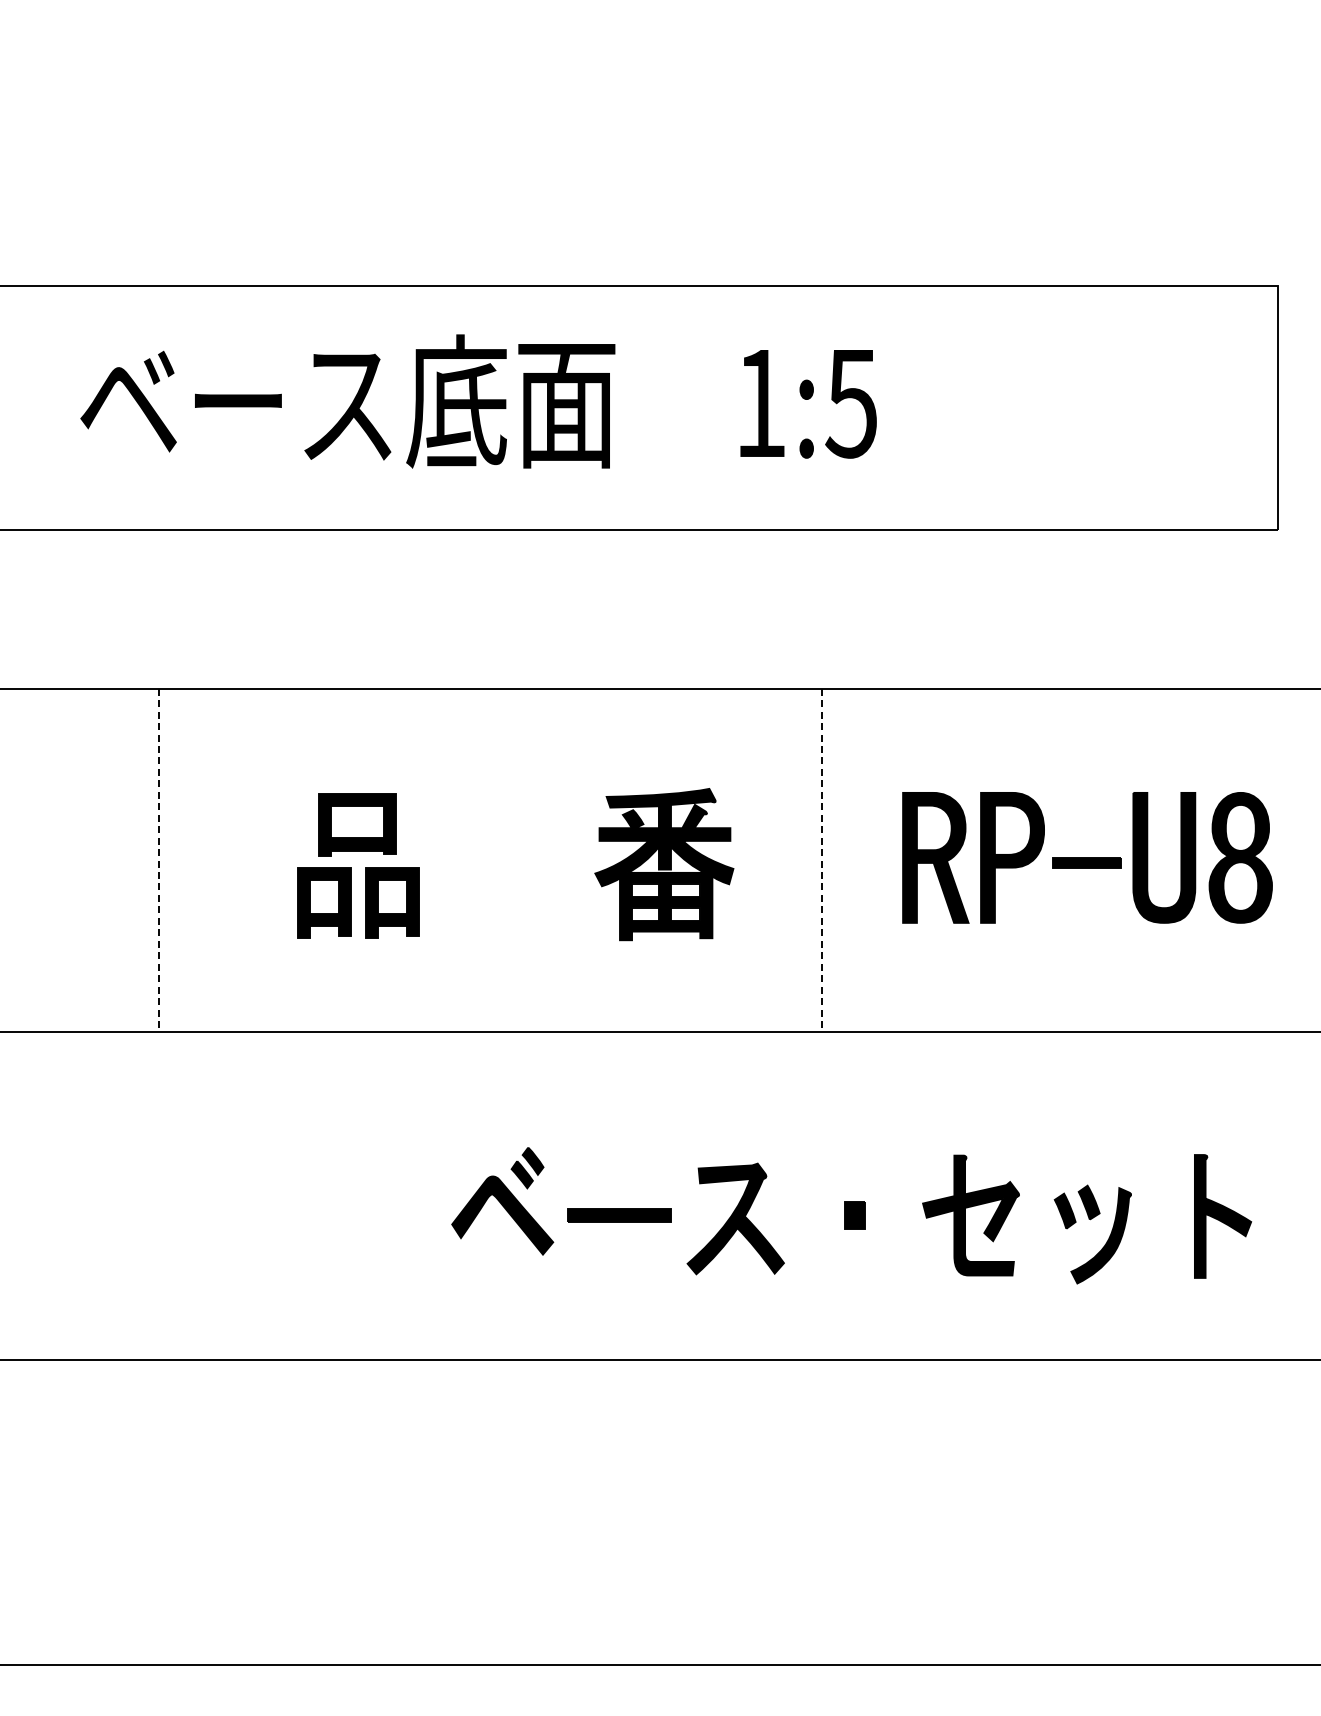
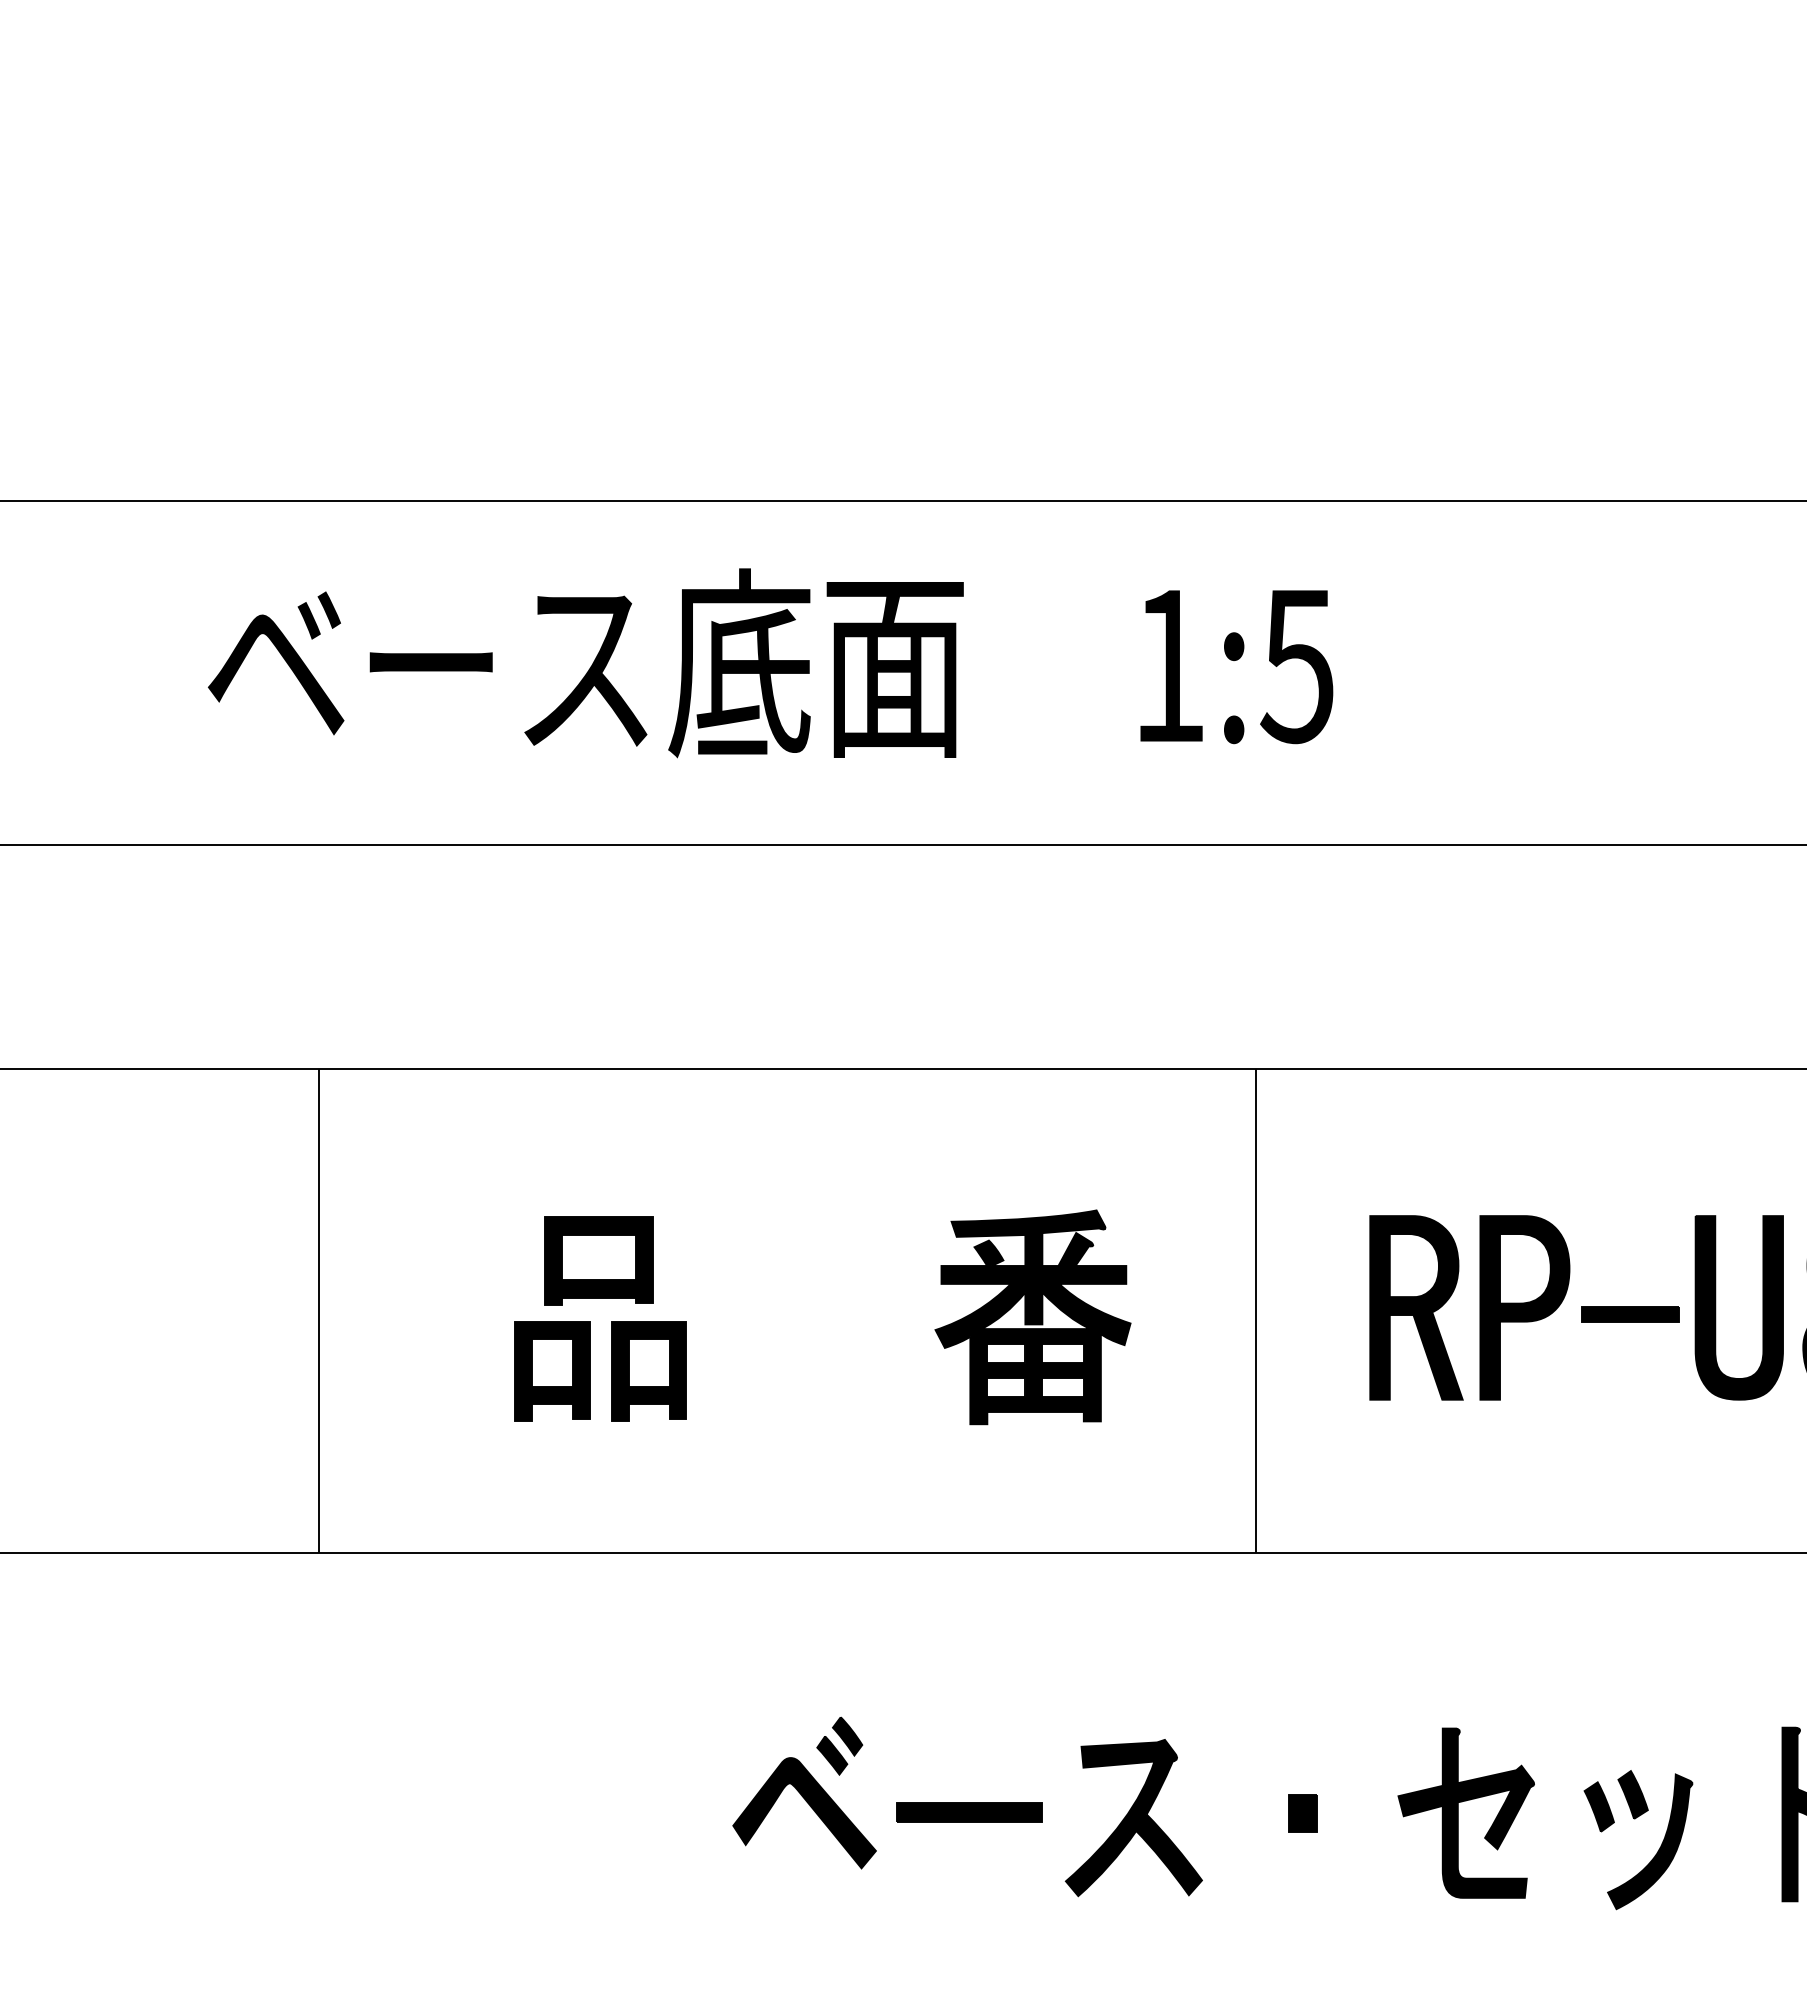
line: (159, 860) -> (319, 1311), dashed -> solid
line: (822, 860) -> (1256, 1311), dashed -> solid

